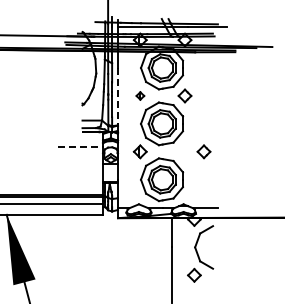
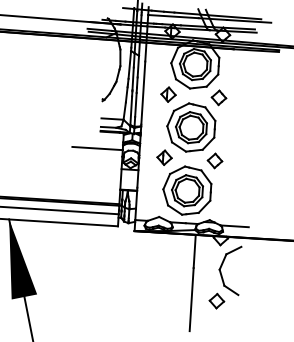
line: (117, 95) -> (142, 92), dashed -> solid
part: (140, 95) -> (168, 94), size x1.67
line: (81, 147) -> (98, 148), dashed -> solid
part: (203, 151) -> (214, 160), moved

